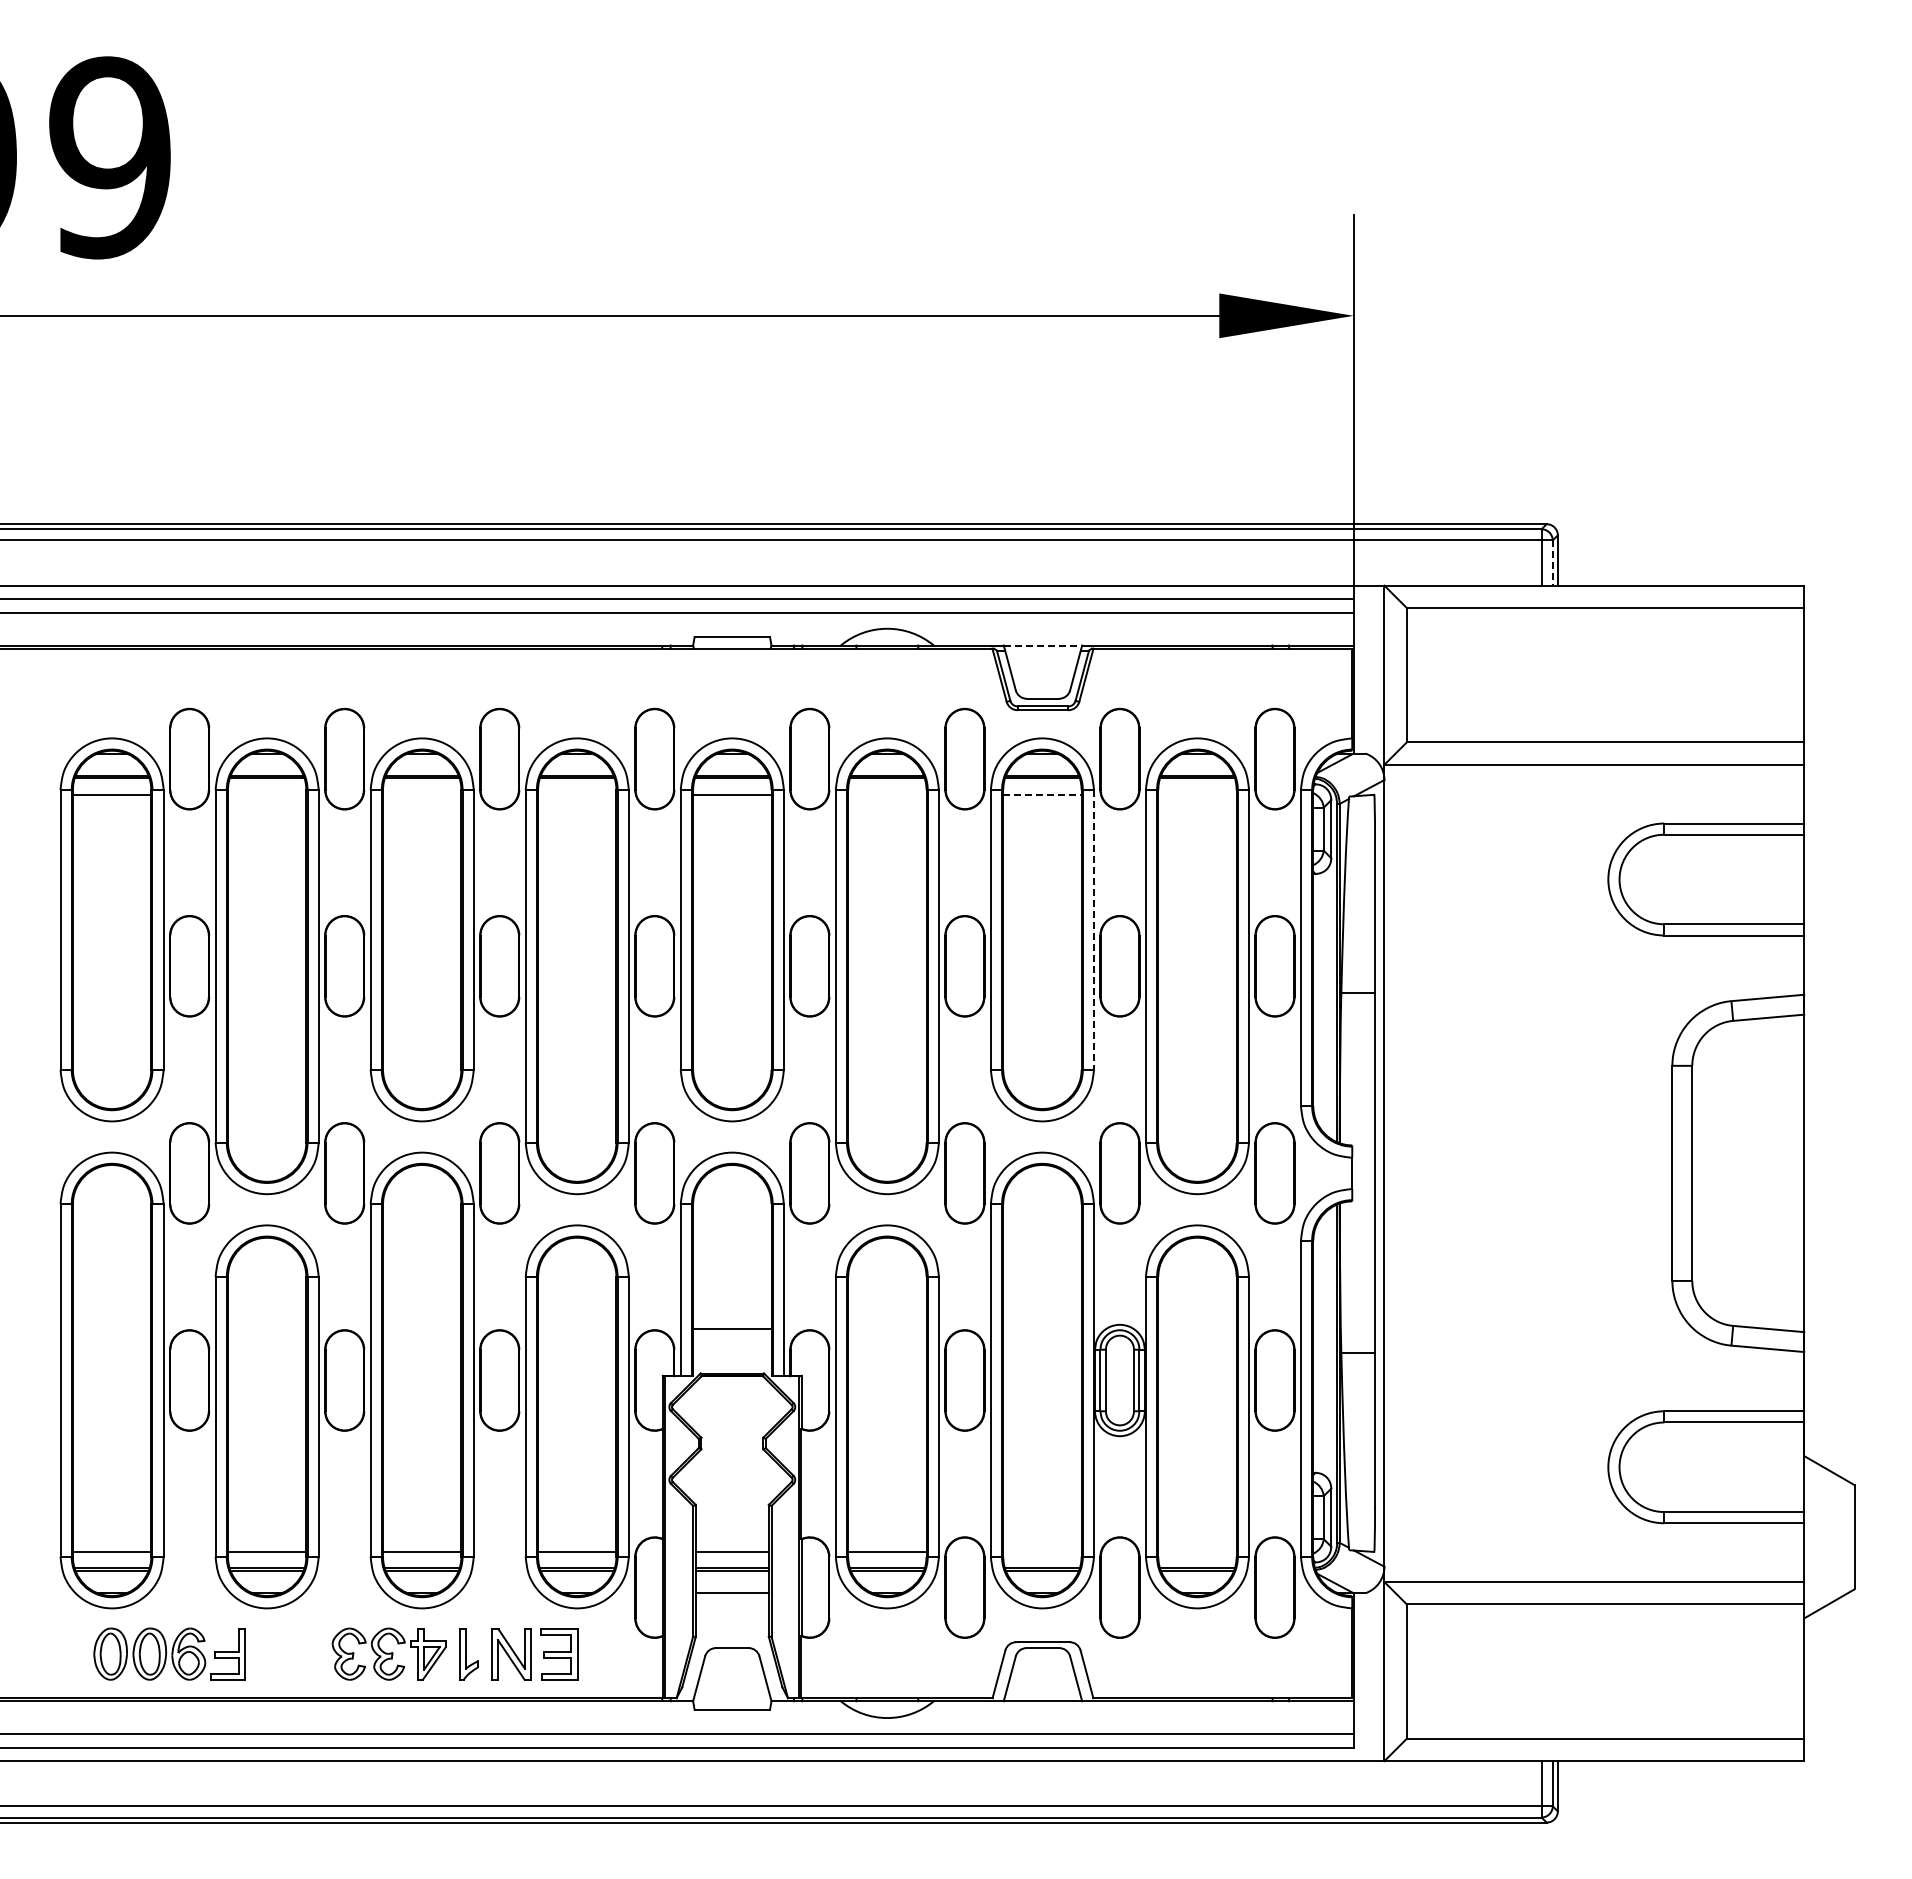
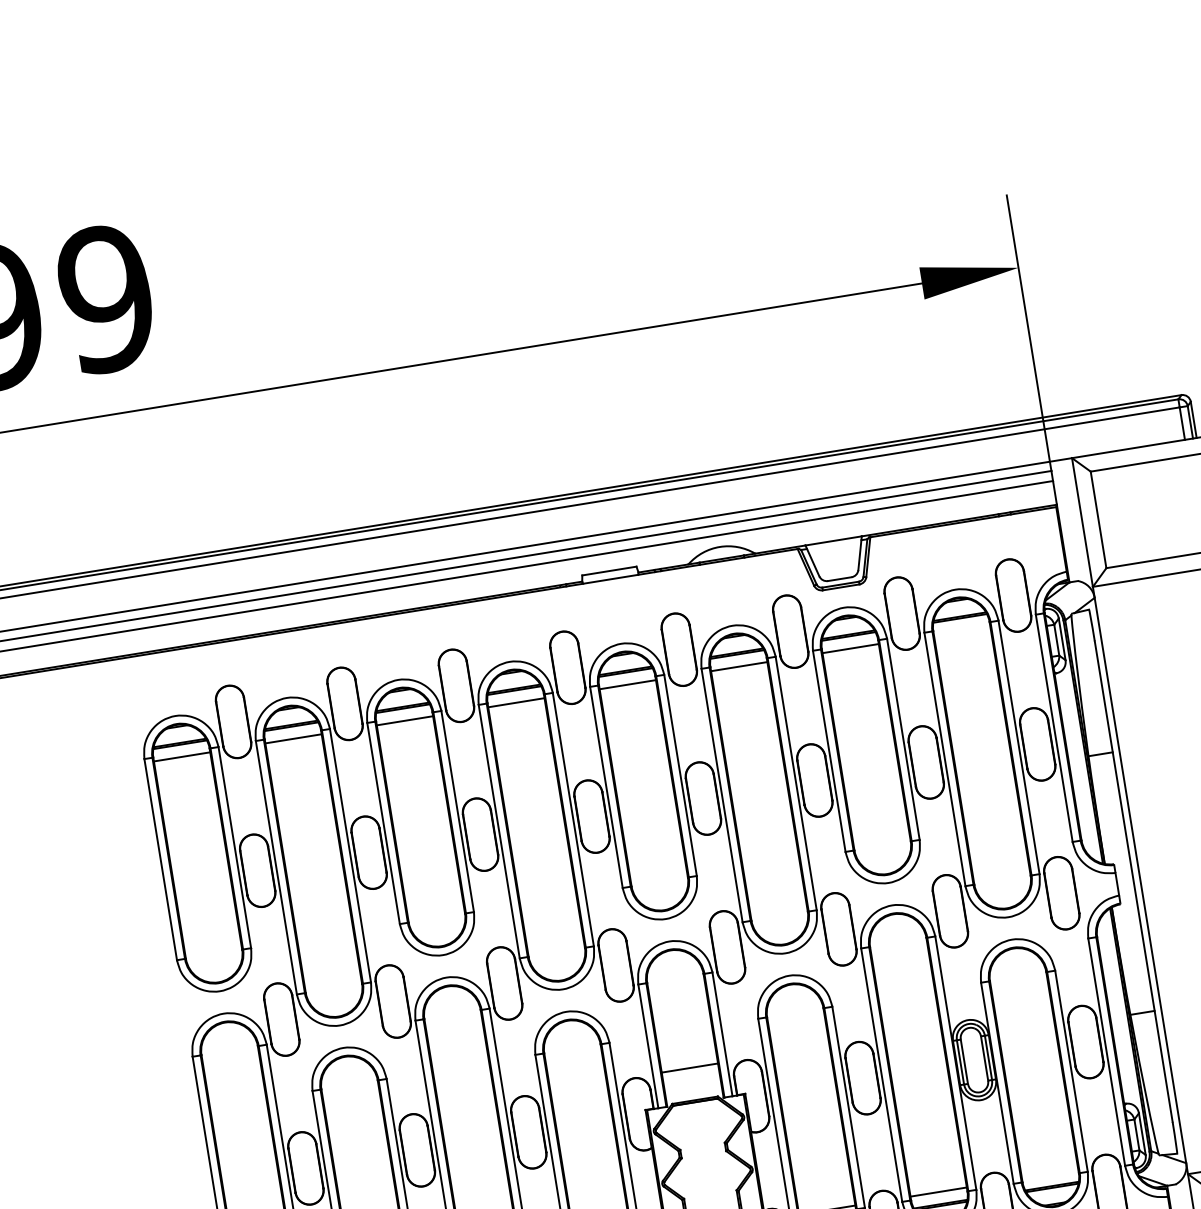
line: (1552, 563) -> (1190, 422), dashed -> solid
line: (1043, 645) -> (834, 540), dashed -> solid
line: (266, 795) -> (293, 739), added
line: (422, 795) -> (405, 720), added
line: (577, 795) -> (516, 702), added
line: (887, 795) -> (739, 666), added
line: (1042, 795) -> (850, 648), dashed -> solid
line: (1093, 929) -> (902, 739), dashed -> solid
line: (1042, 1551) -> (938, 1192), added

